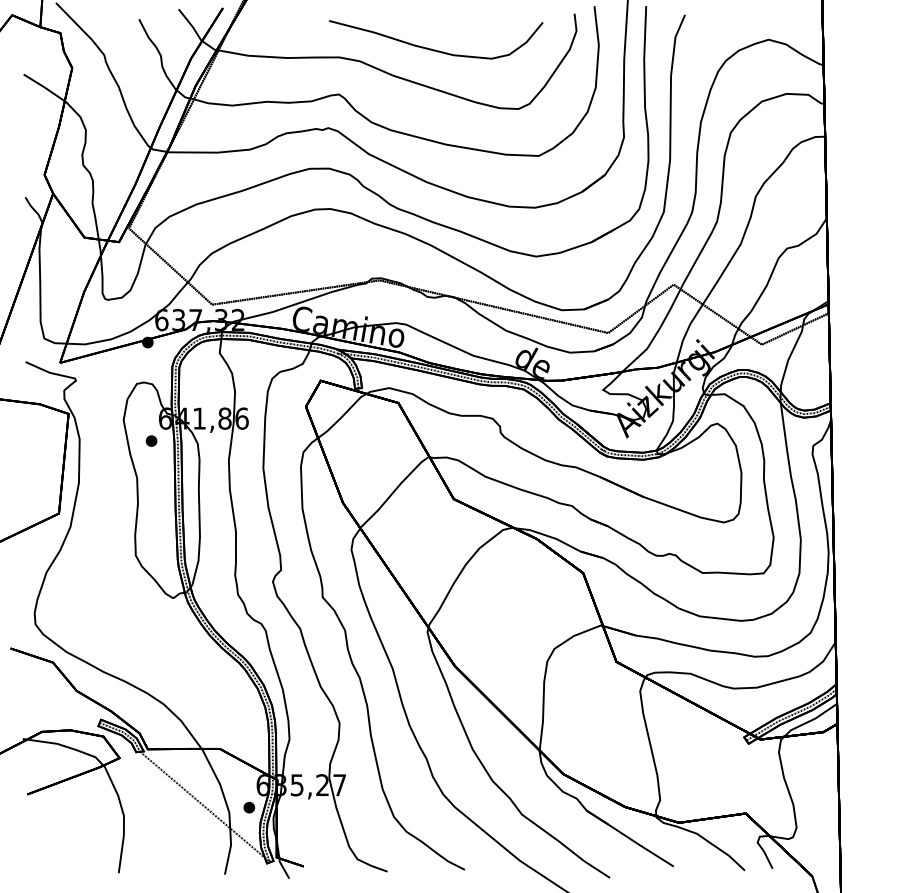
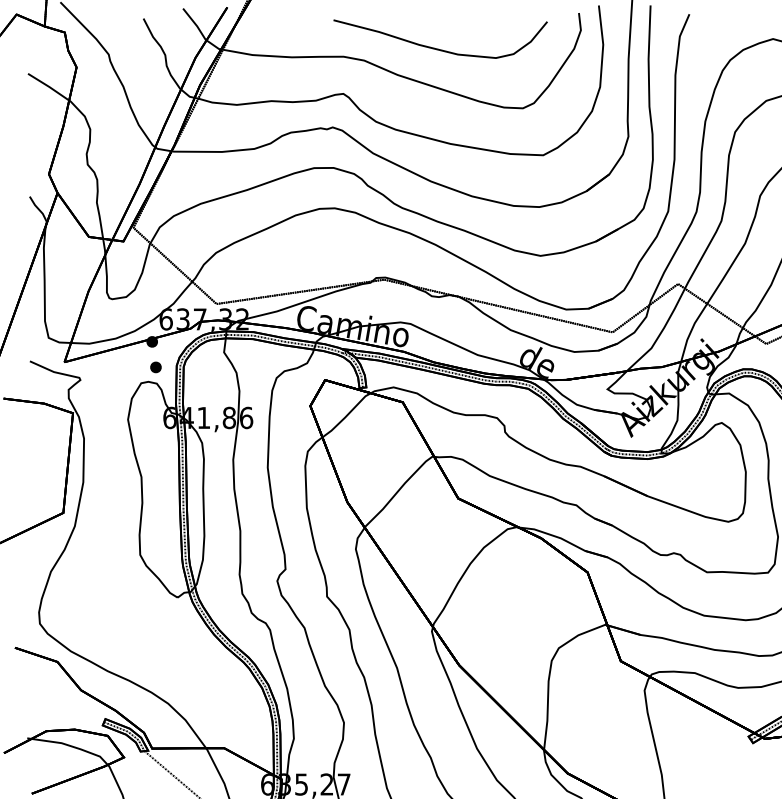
part: (151, 440) -> (155, 366), moved

